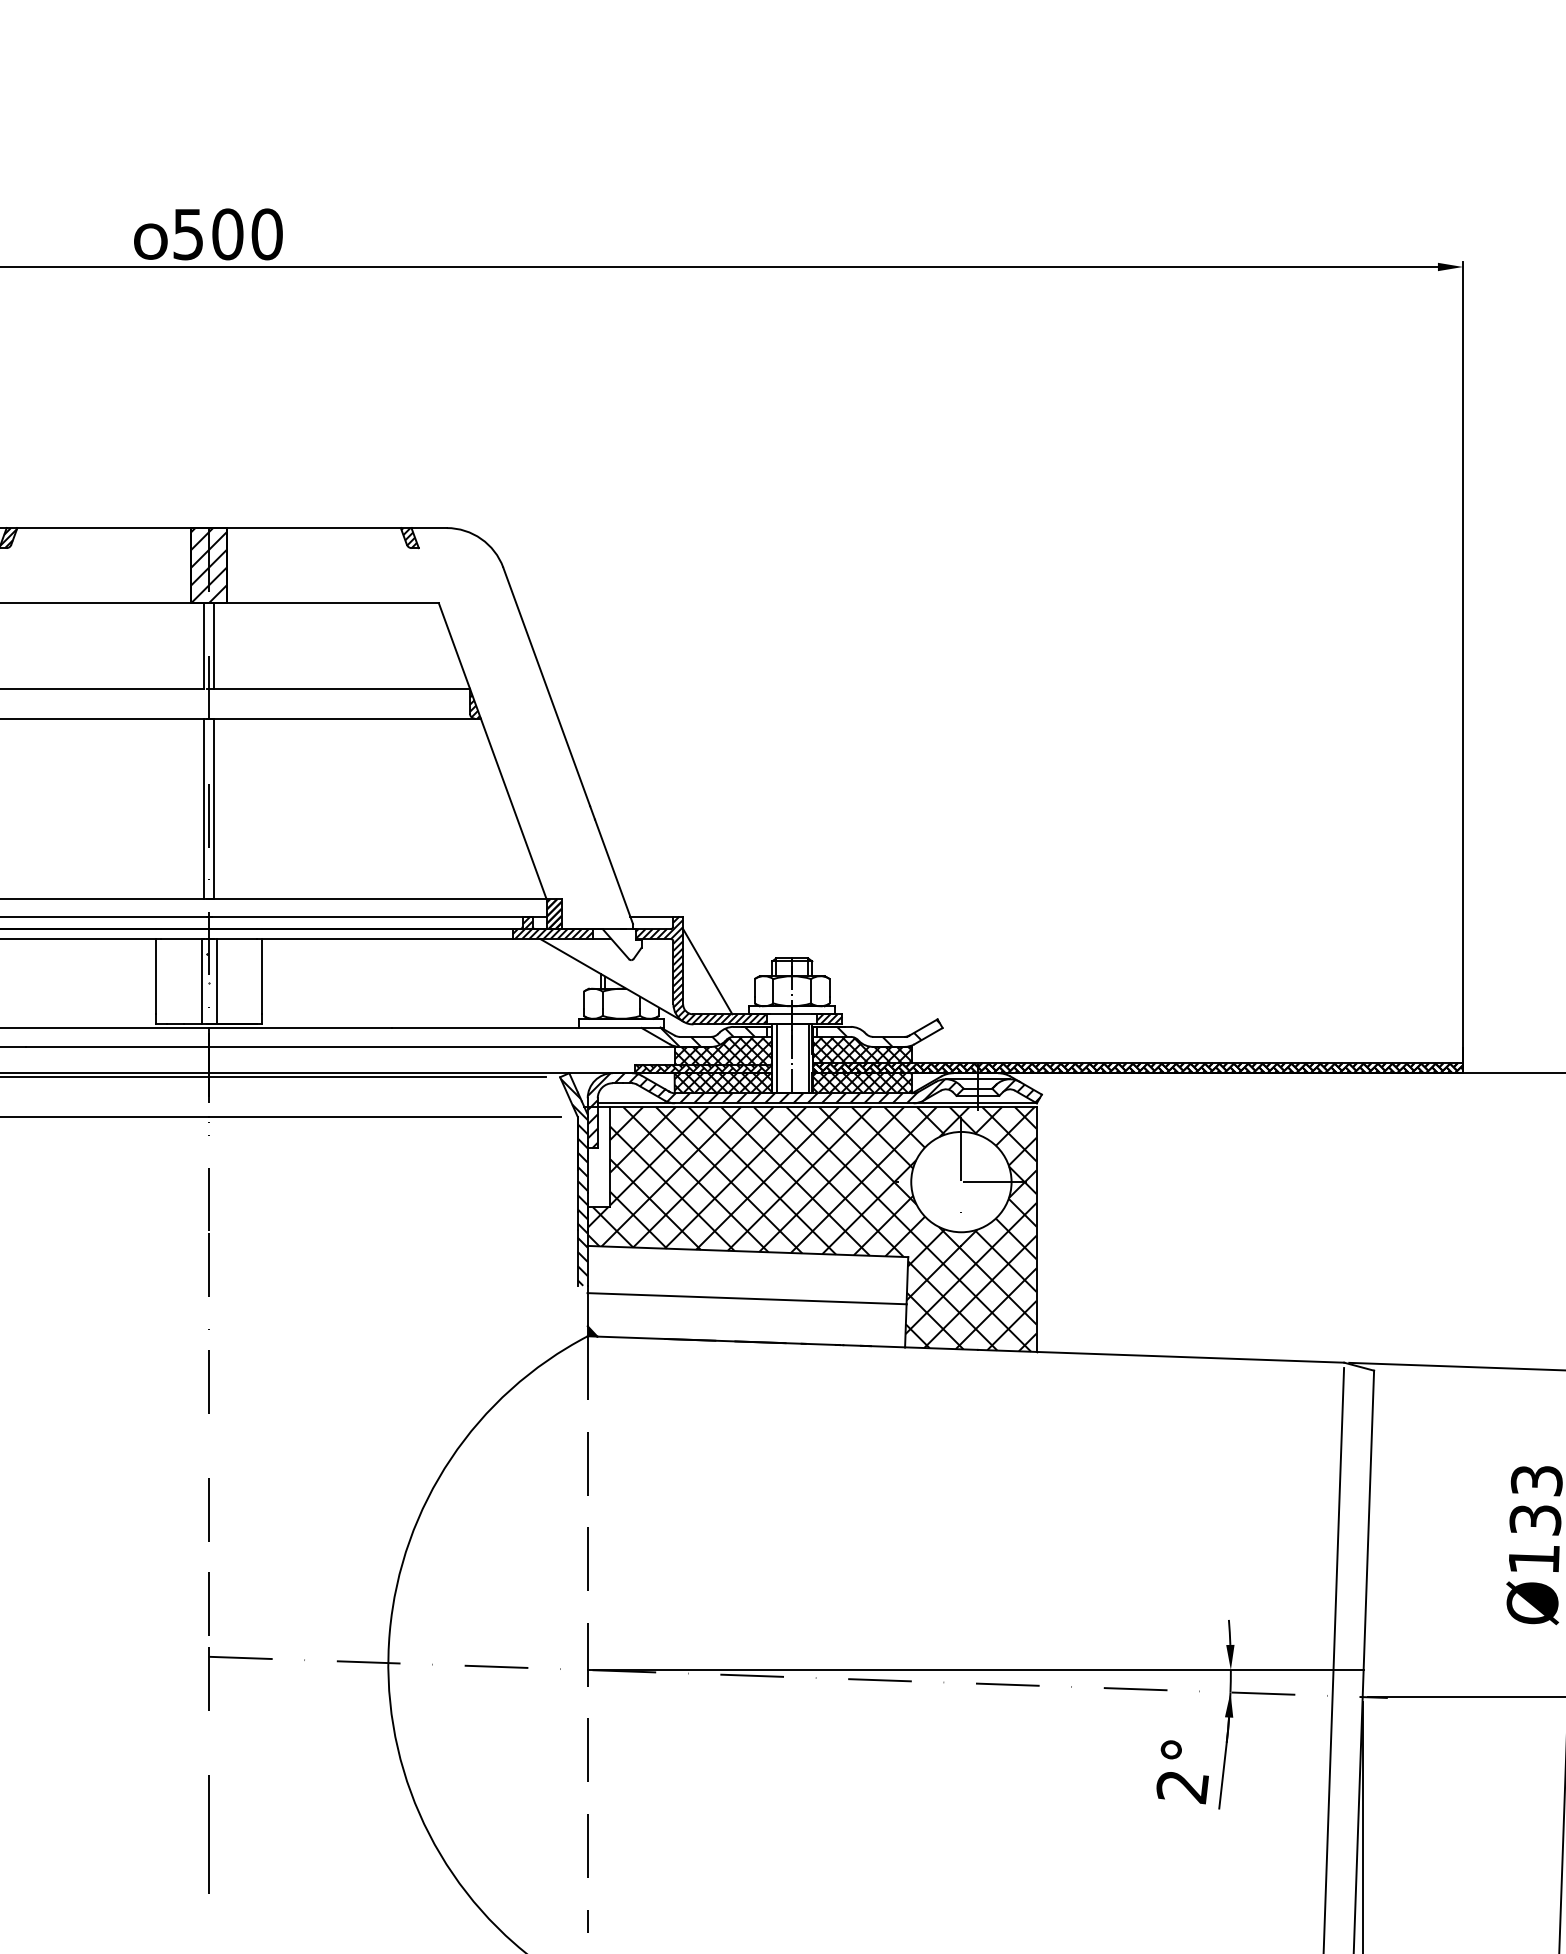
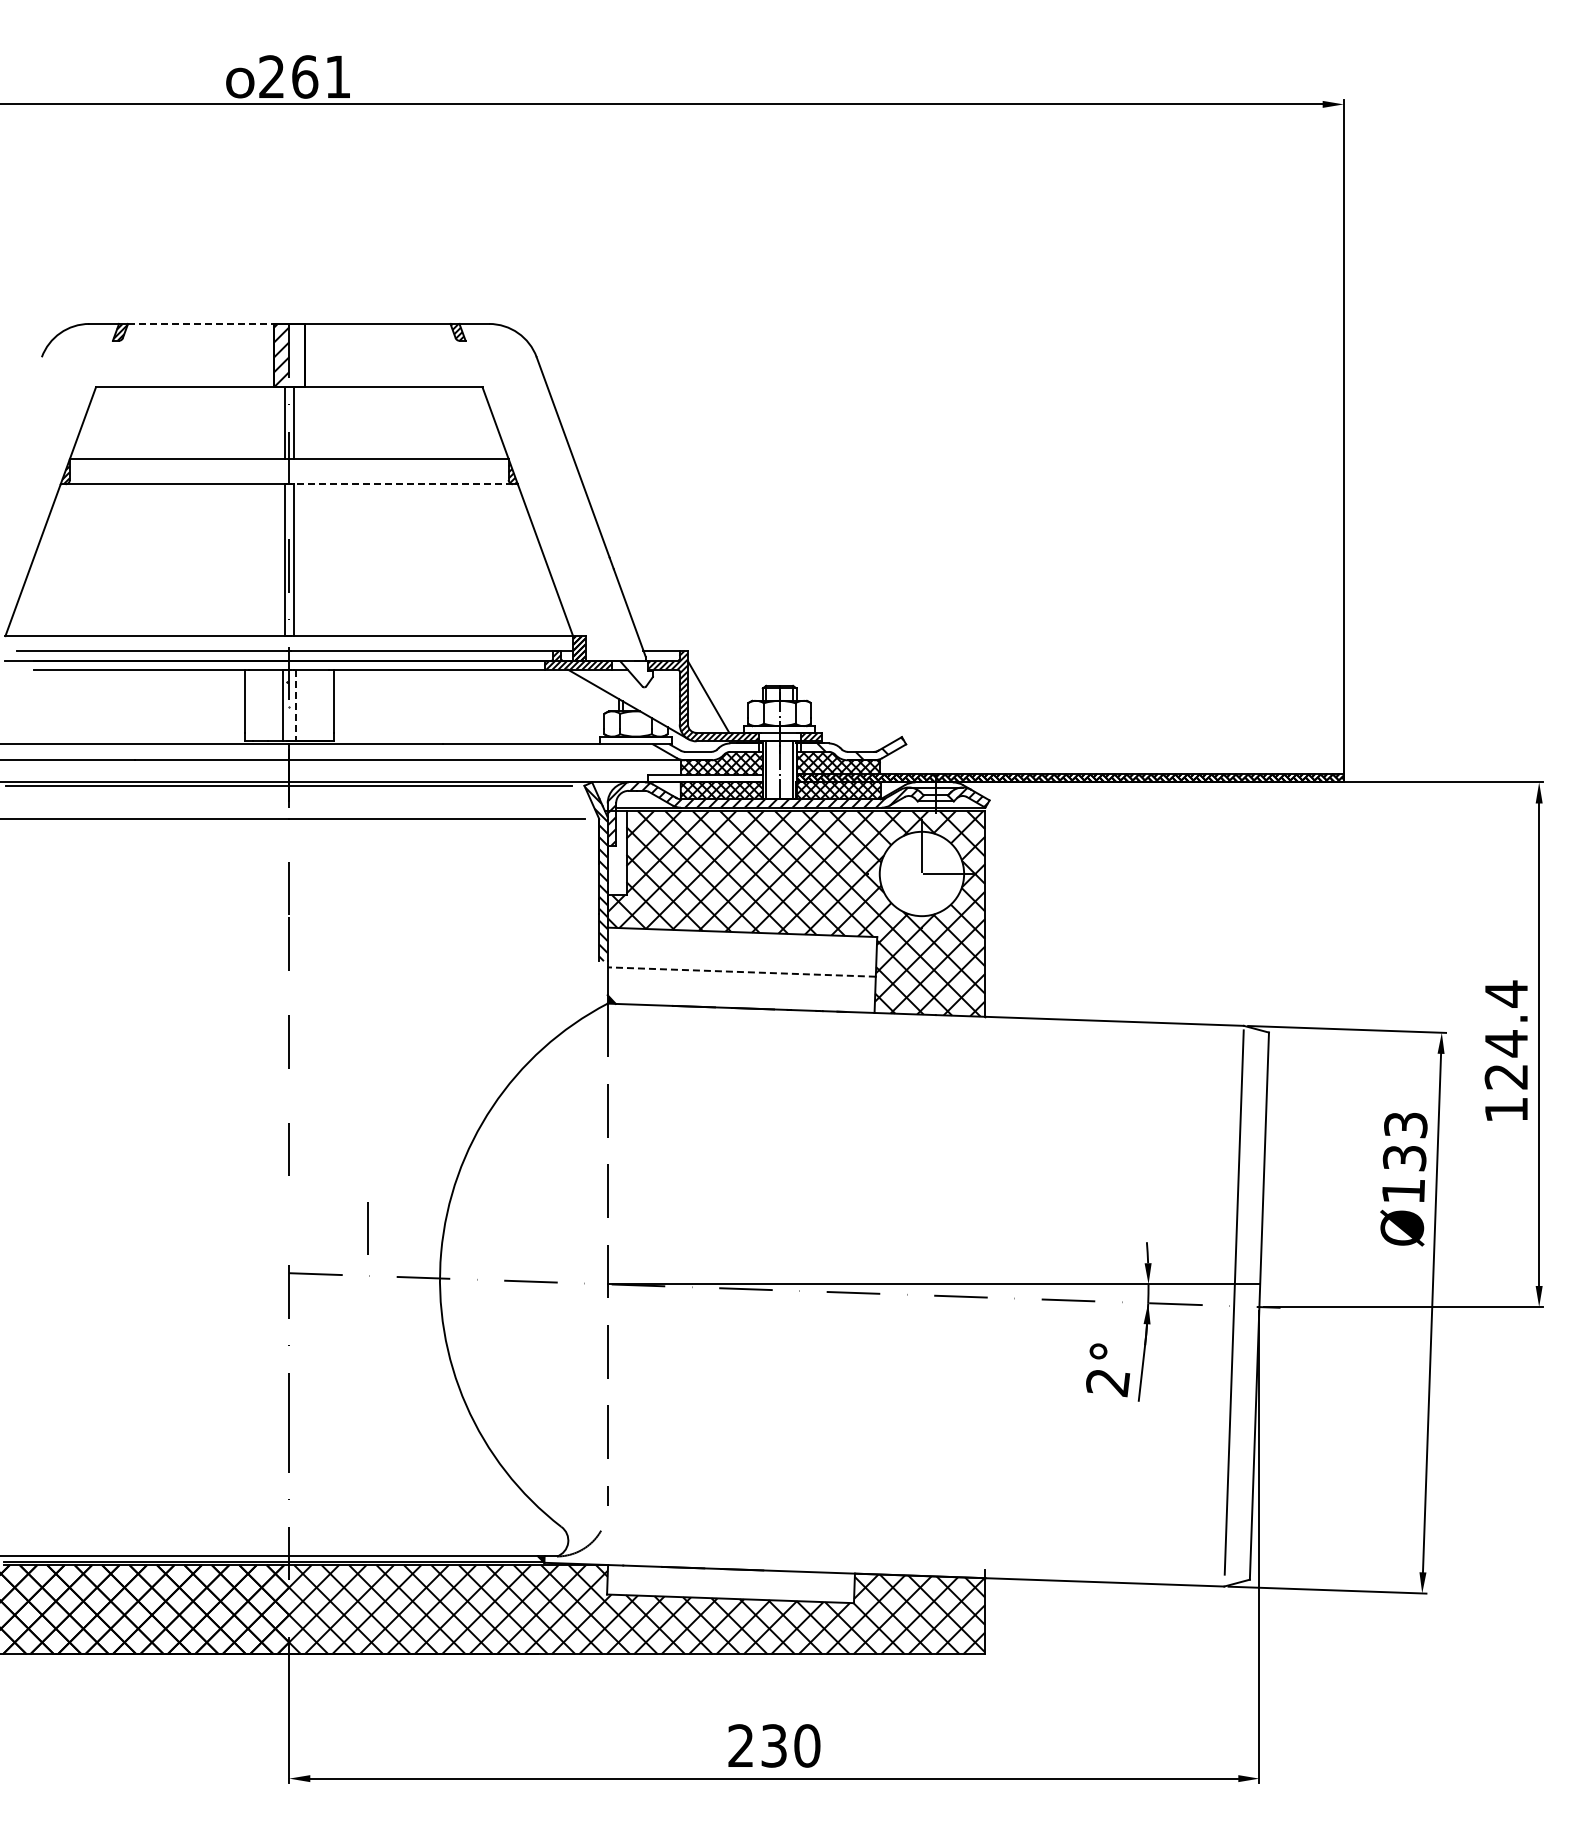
text: (228, 233) -> (305, 76), 500 -> 261
line: (104, 527) -> (201, 323), solid -> dashed
hatch: (217, 565) -> (296, 355), removed
line: (344, 718) -> (403, 484), solid -> dashed
line: (216, 981) -> (295, 705), solid -> dashed
hatch: (713, 1036) -> (713, 751), removed
hatch: (702, 1068) -> (704, 778), removed
line: (746, 1299) -> (741, 972), solid -> dashed
line: (208, 1603) -> (367, 1228), moved

